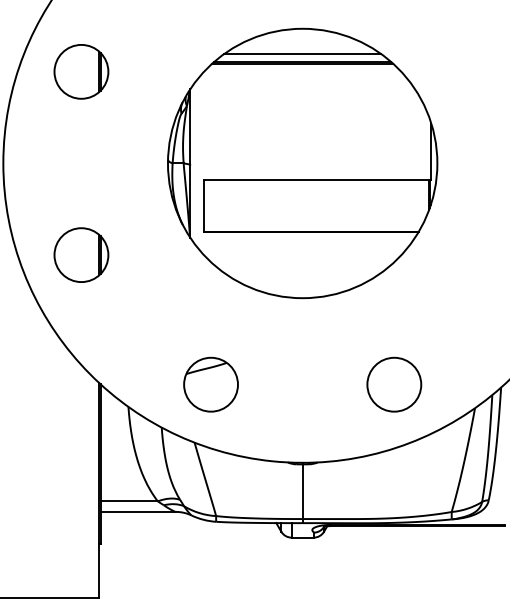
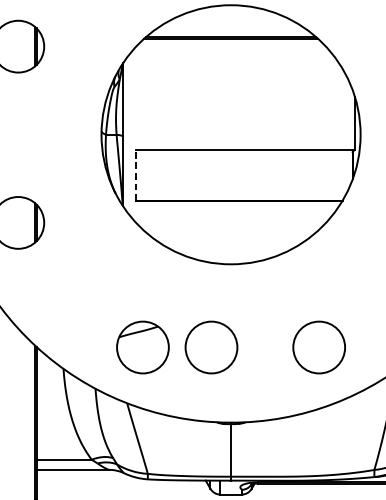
line: (302, 54) -> (230, 29), removed
line: (203, 205) -> (135, 175), solid -> dashed
circle: (282, 384) -> (211, 347), added

